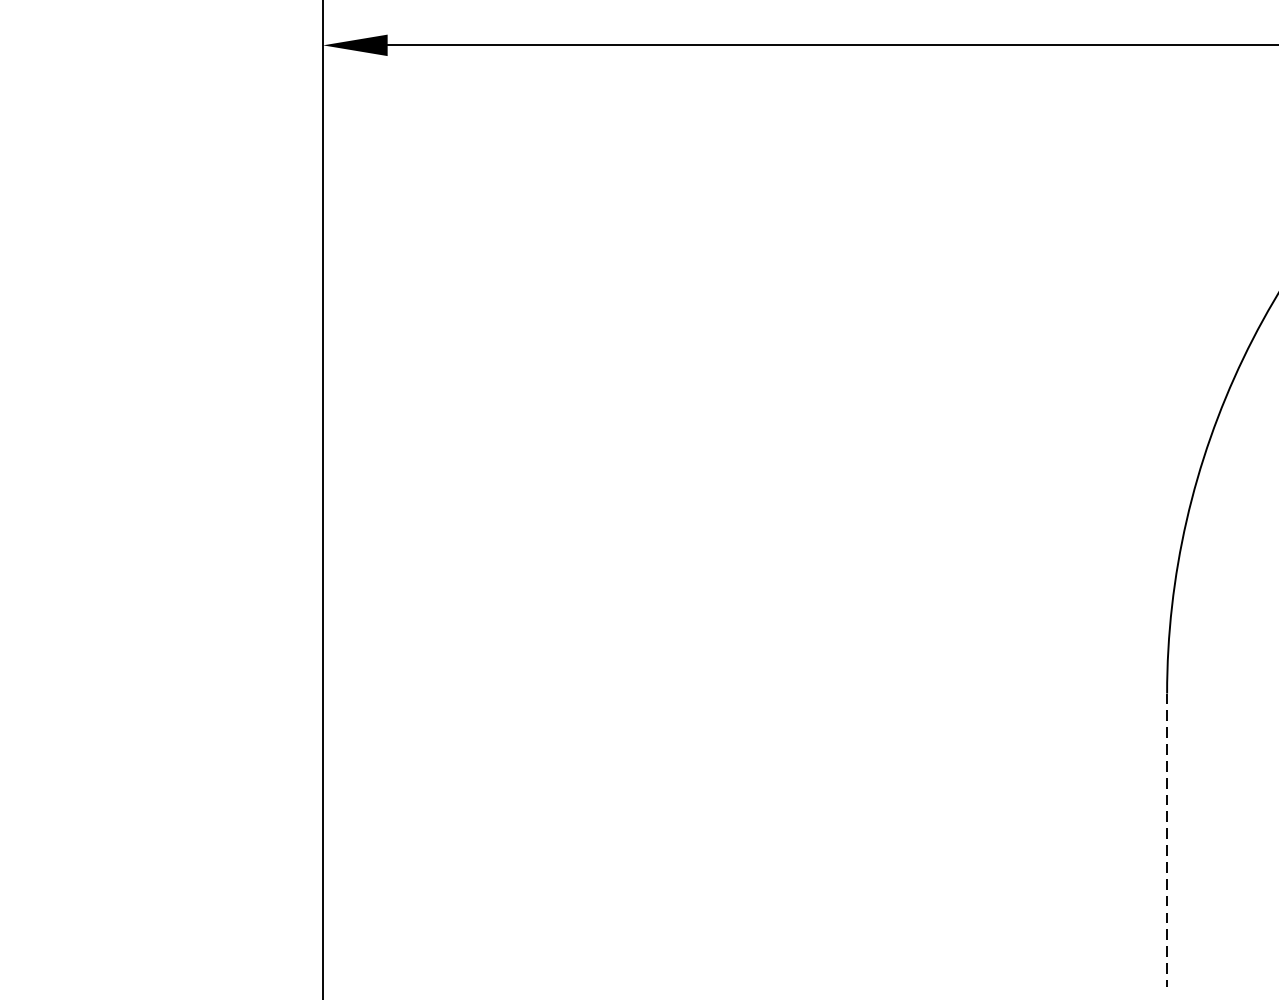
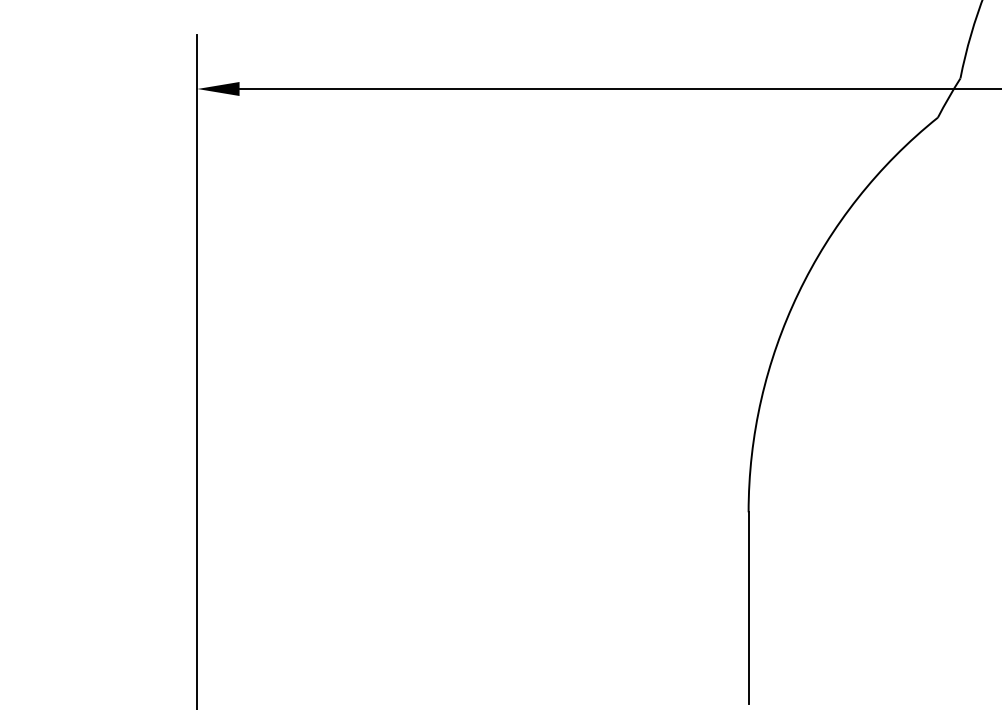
line: (1166, 840) -> (748, 608), dashed -> solid

